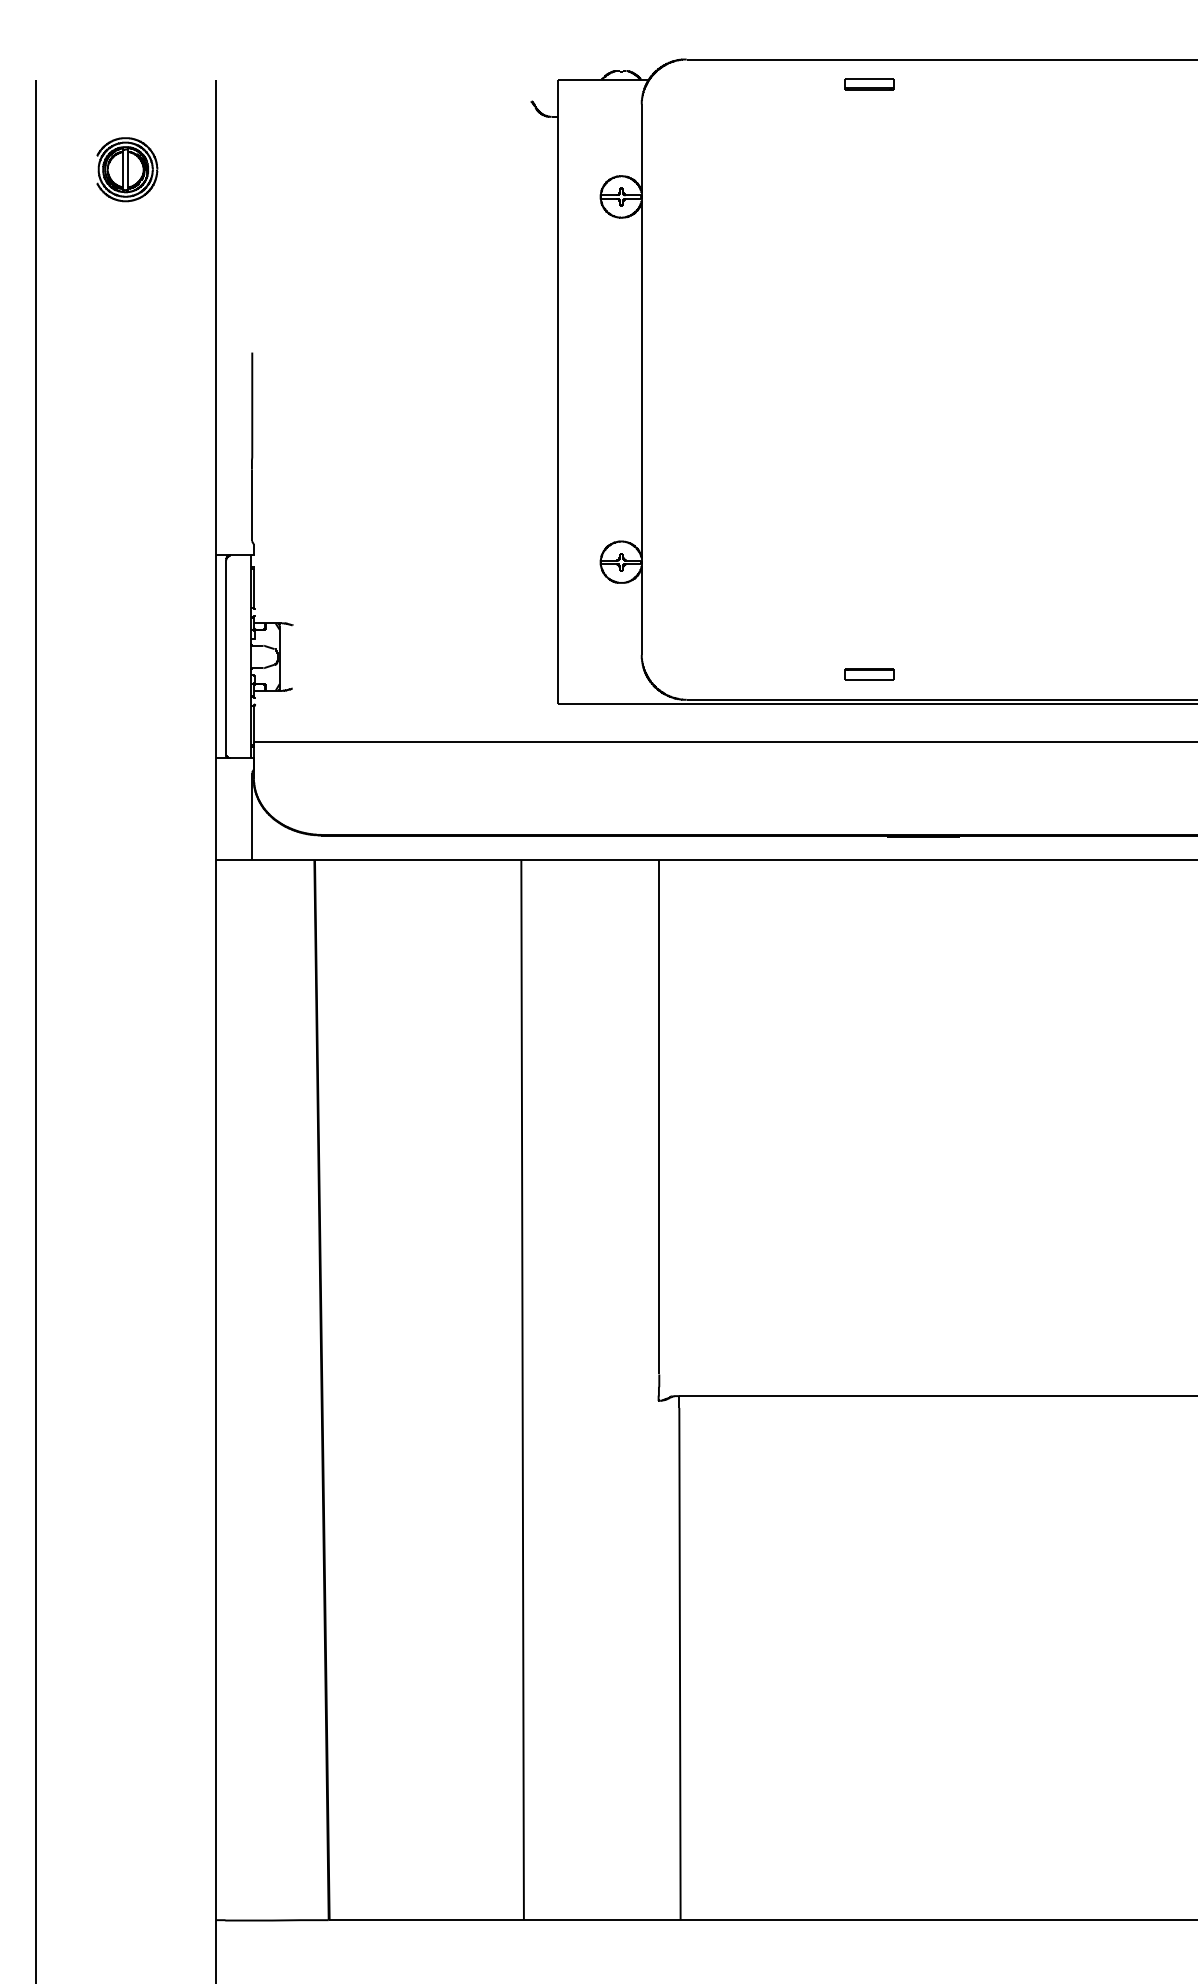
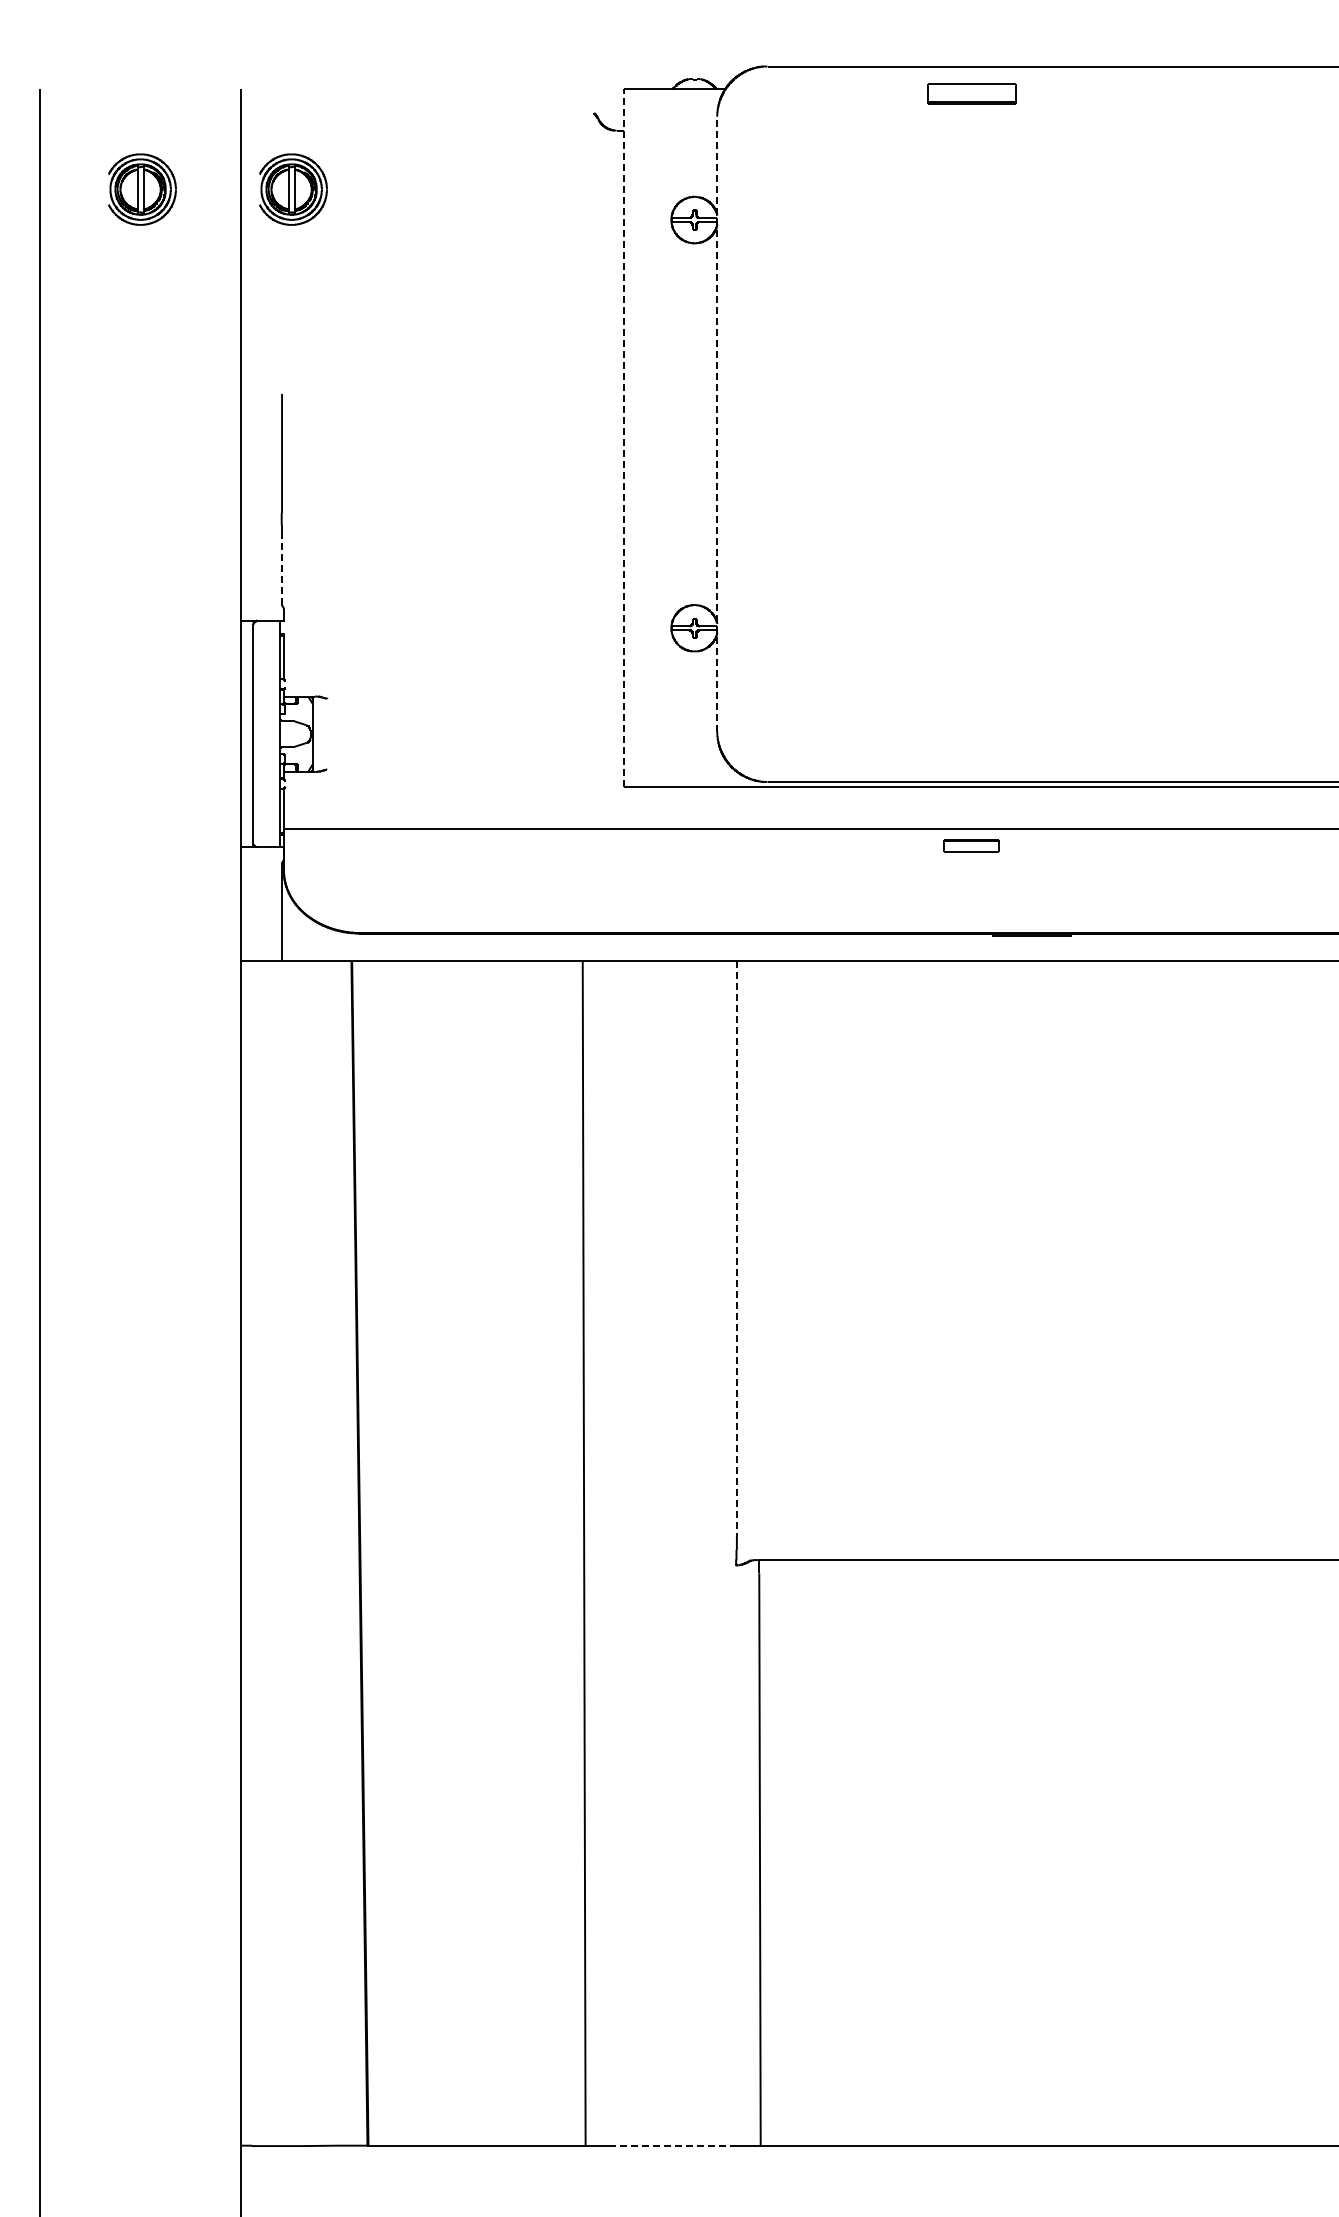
part: (869, 84) -> (971, 94), size x1.6
part: (262, 169) -> (293, 189), added
line: (641, 379) -> (717, 424), solid -> dashed
line: (558, 391) -> (624, 437), solid -> dashed
line: (251, 508) -> (281, 568), solid -> dashed
part: (869, 674) -> (971, 845), moved
line: (658, 1117) -> (736, 1248), solid -> dashed
line: (602, 1920) -> (673, 2145), solid -> dashed

